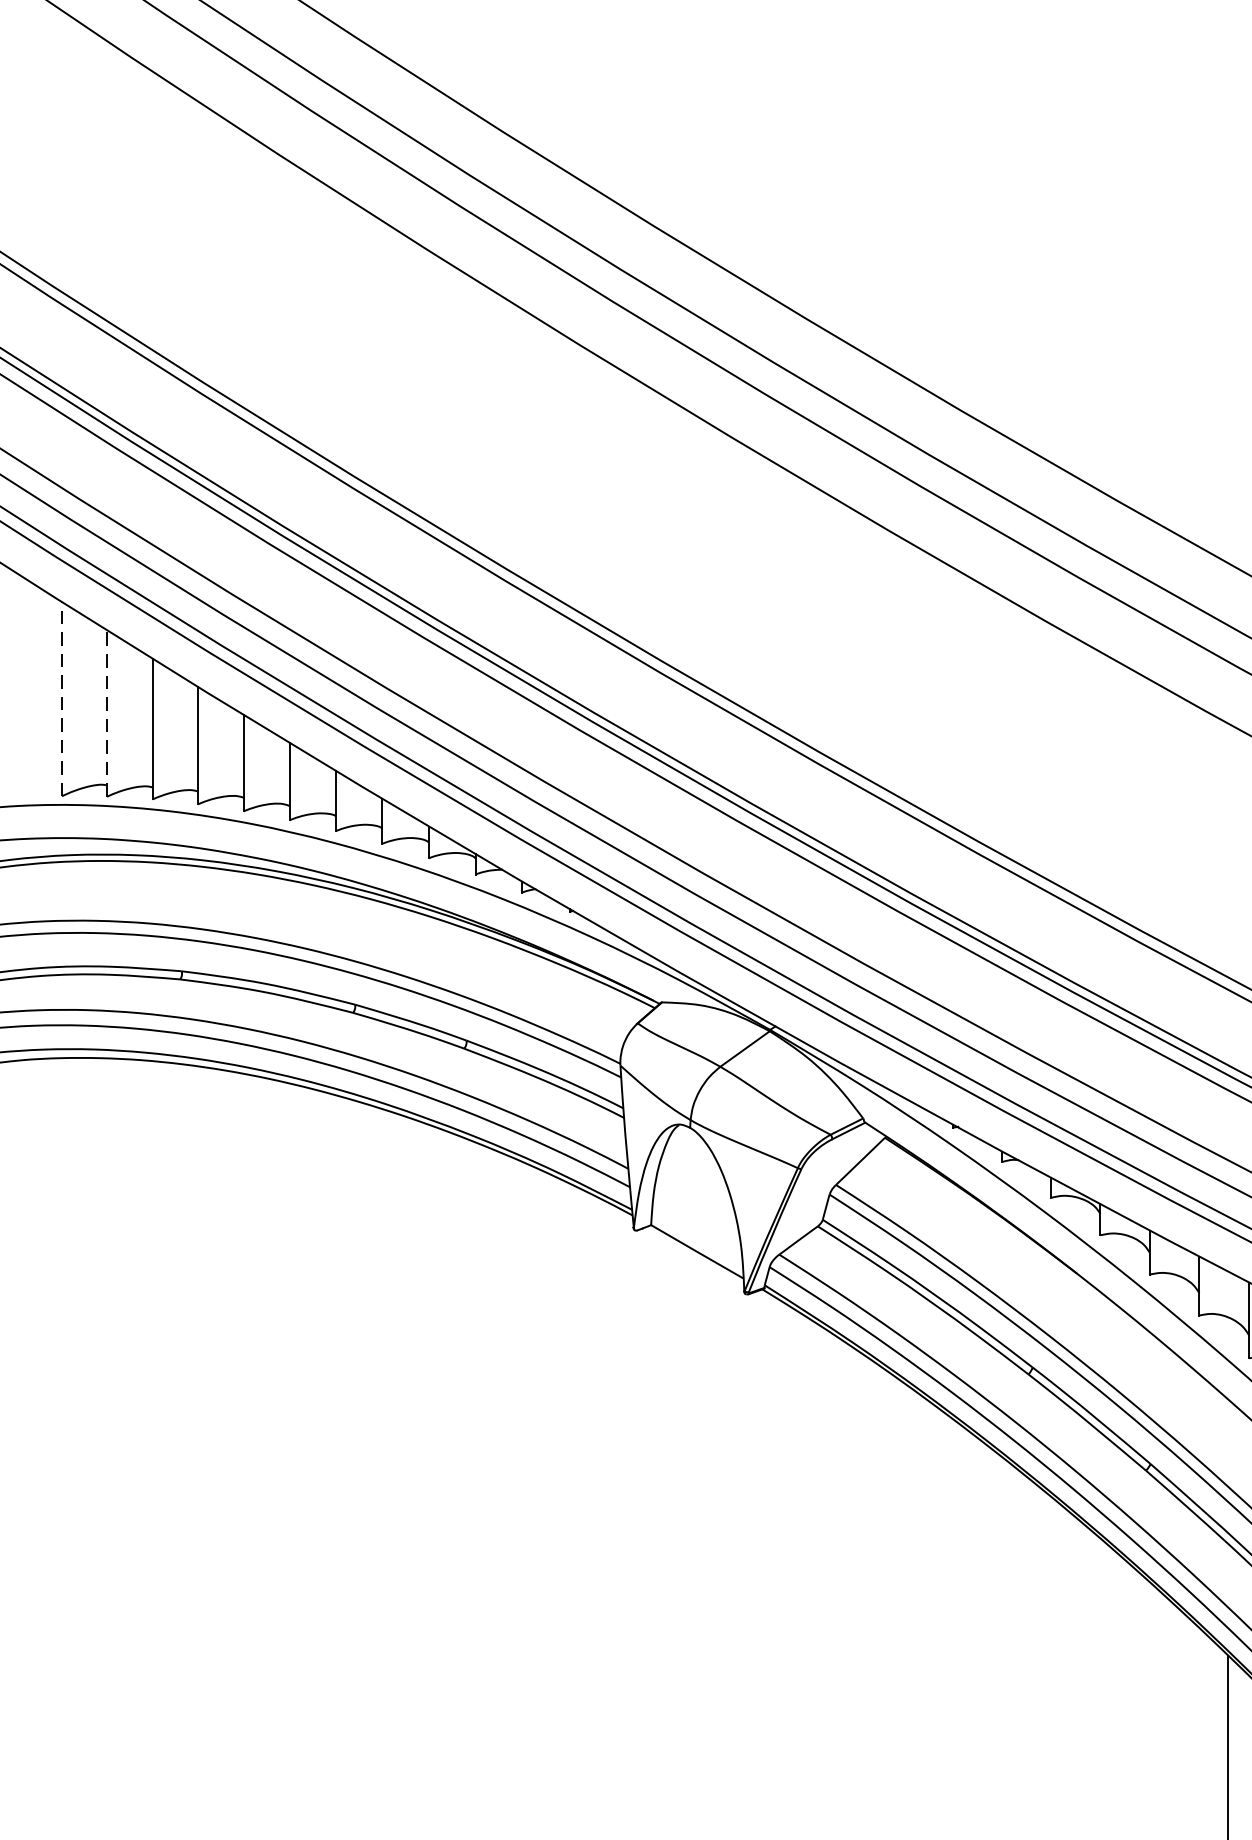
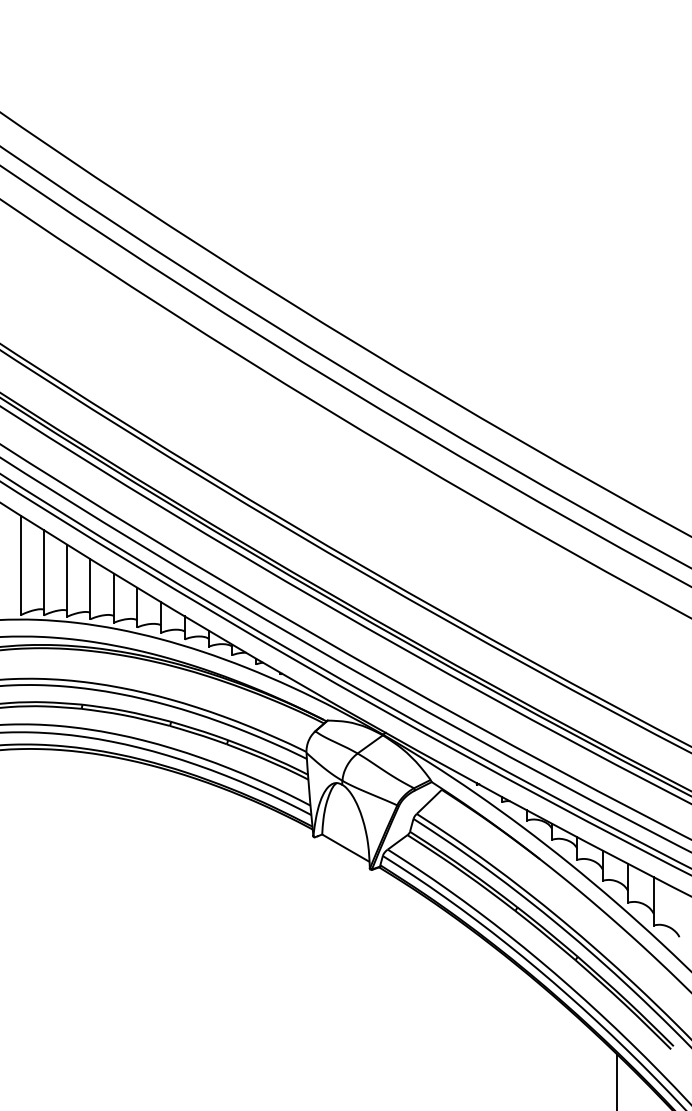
line: (61, 699) -> (20, 565), dashed -> solid
line: (106, 712) -> (43, 572), dashed -> solid

